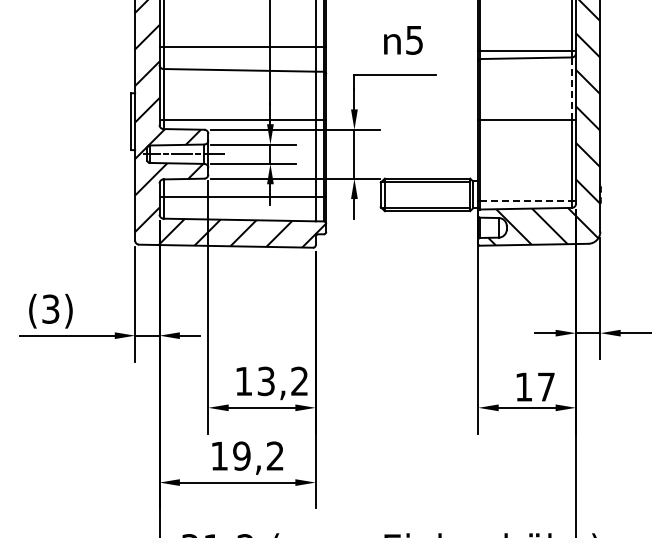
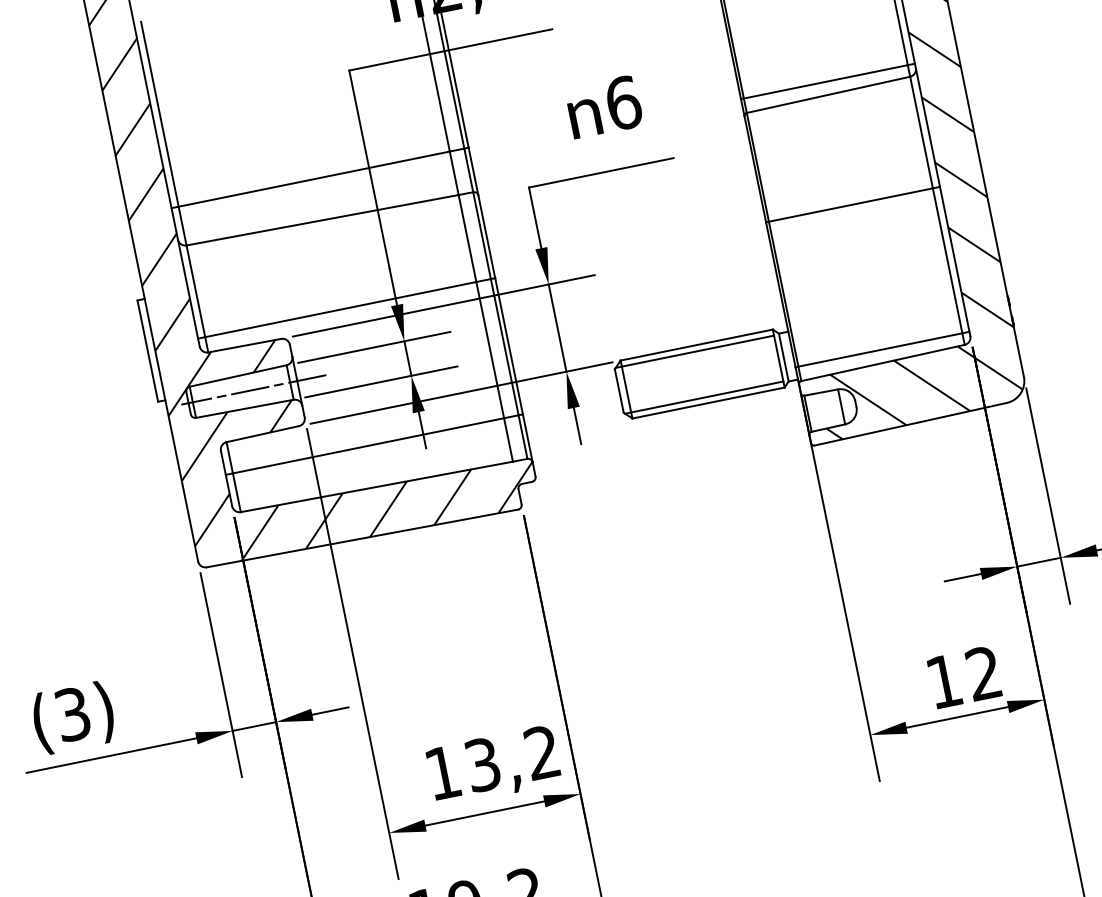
text: (414, 39) -> (623, 101), 5 -> 6
line: (571, 88) -> (920, 132), dashed -> solid
line: (526, 201) -> (881, 349), dashed -> solid
text: (545, 386) -> (982, 672), 17 -> 12

